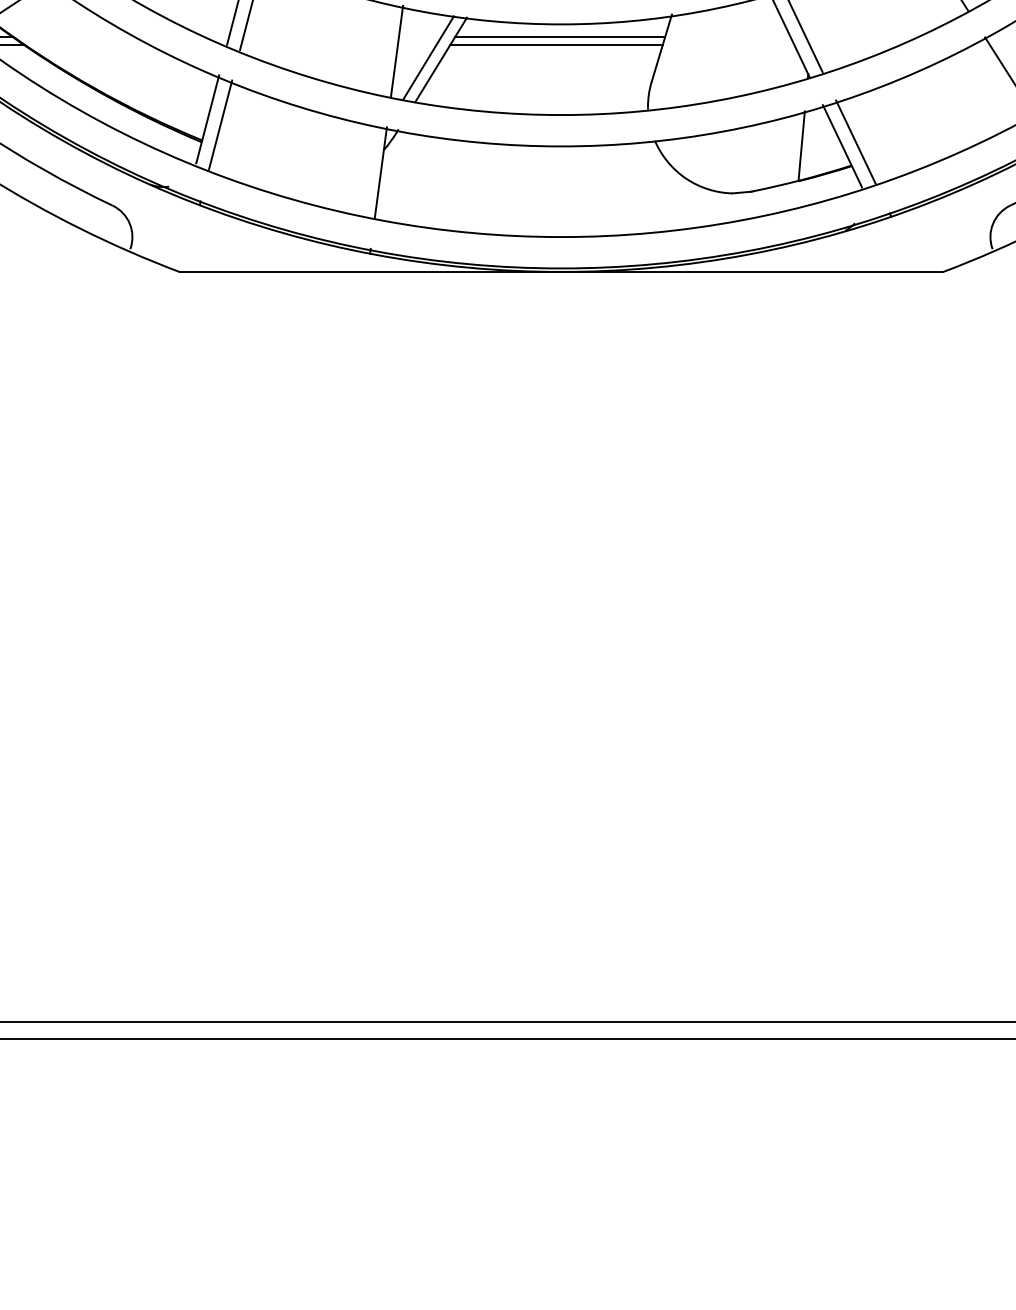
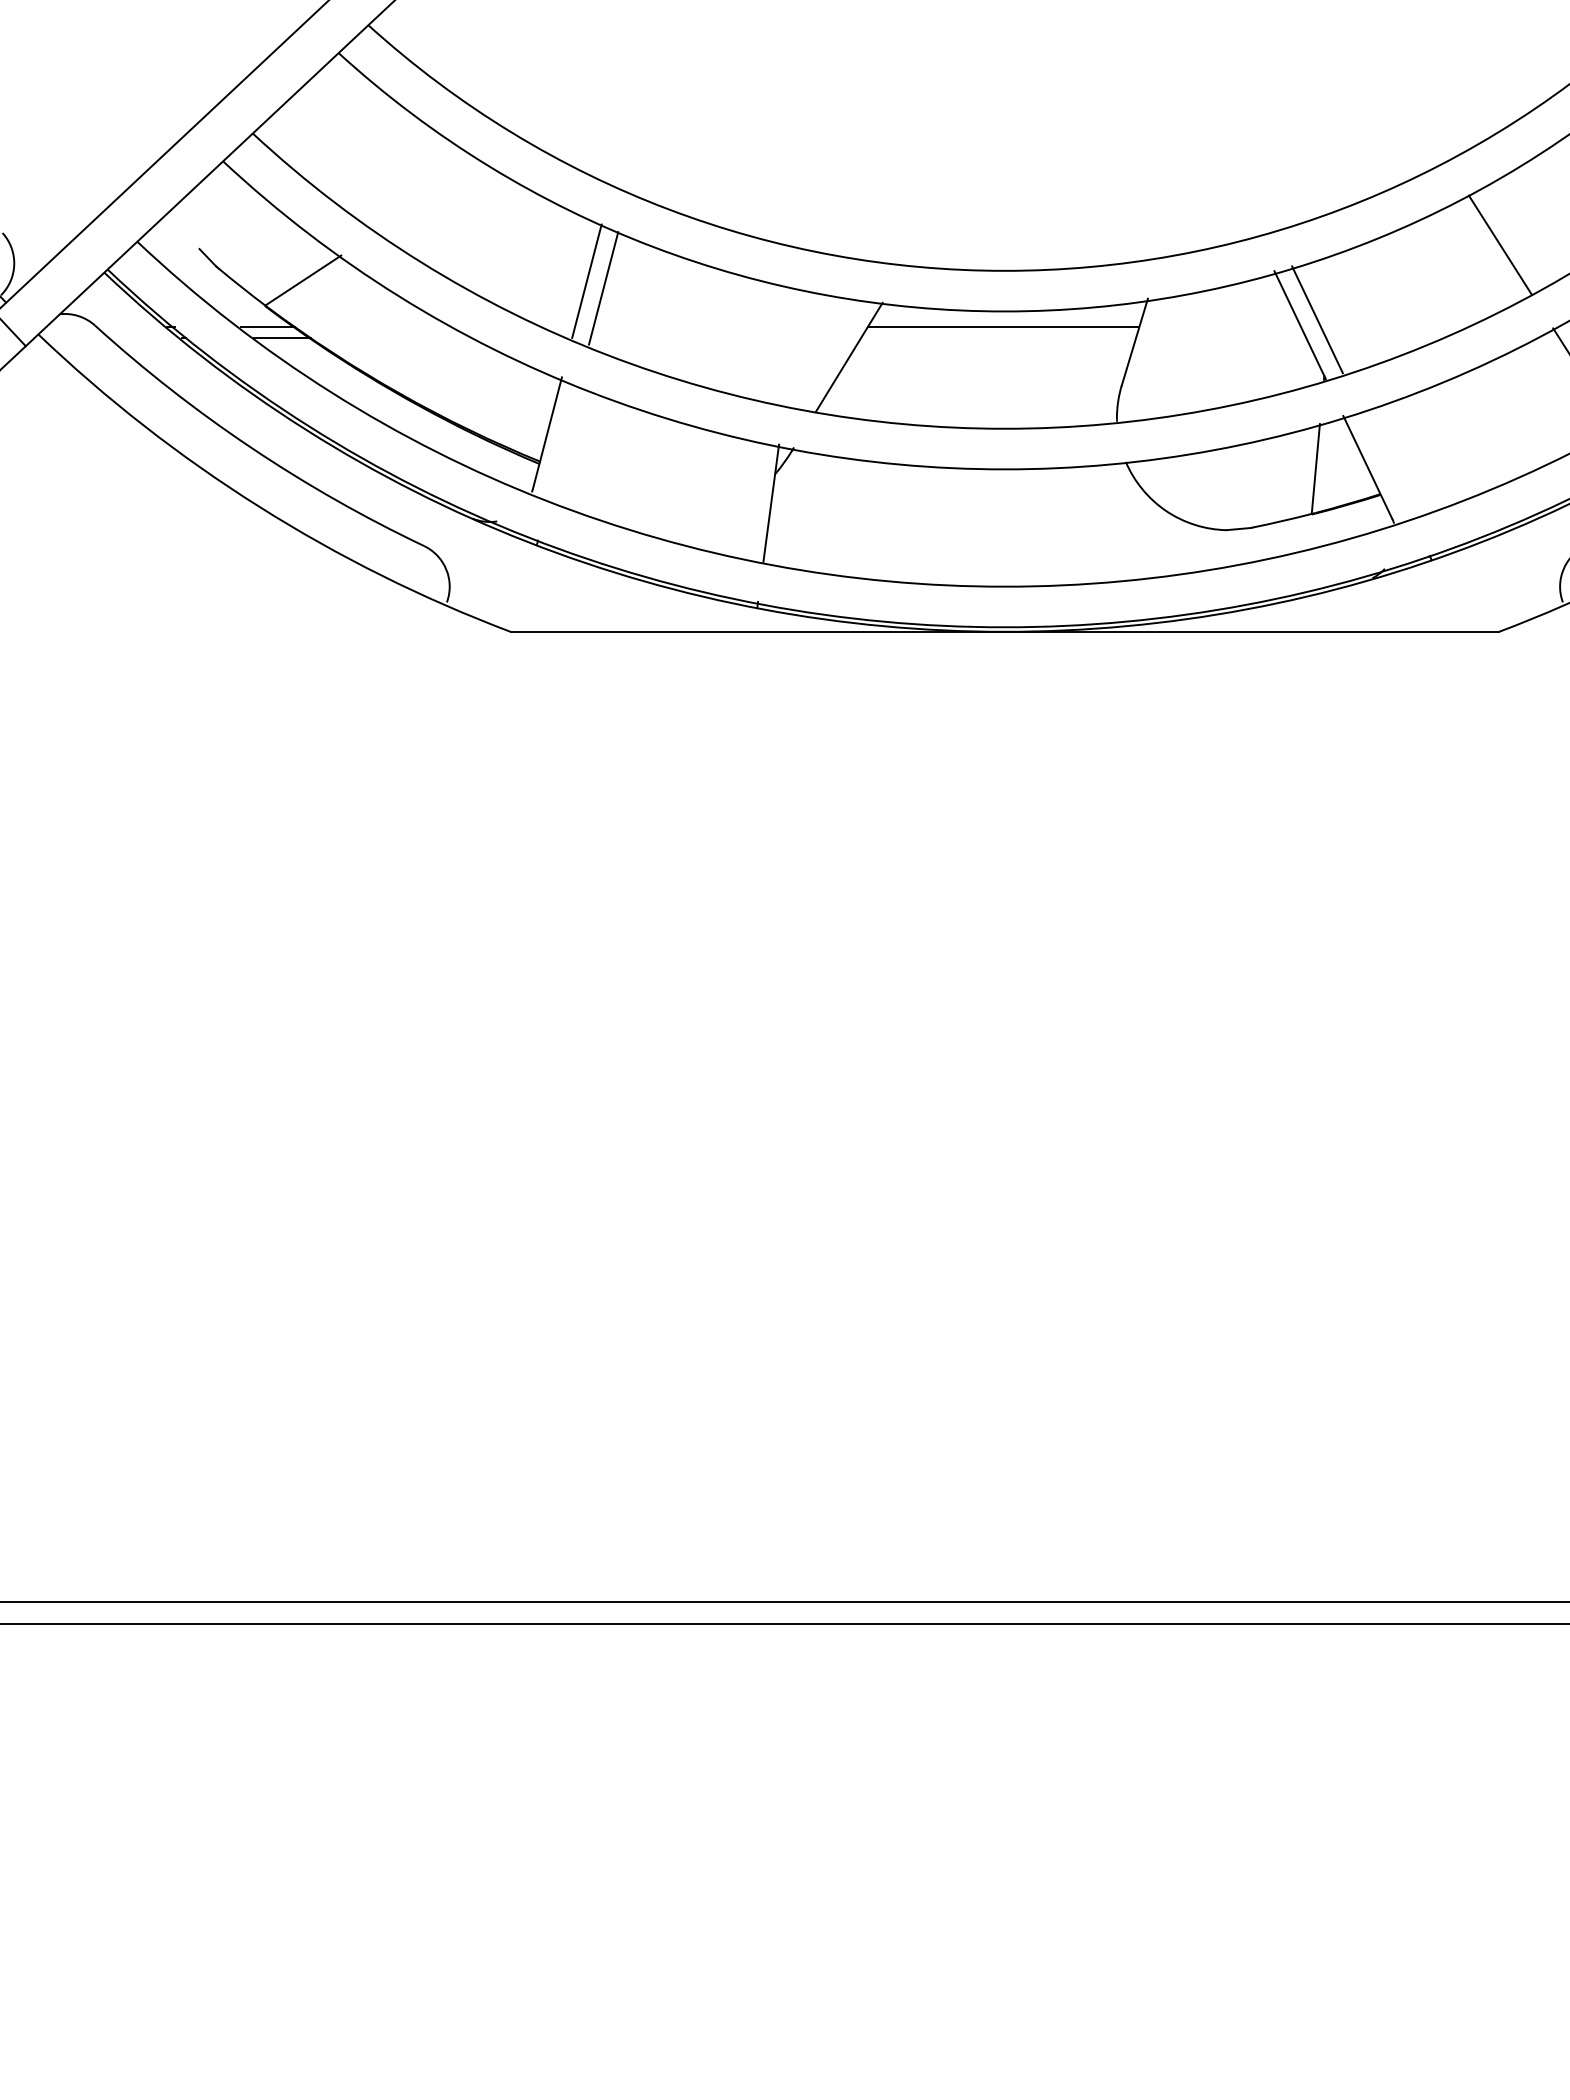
line: (556, 45) -> (998, 338), removed
line: (396, 50) -> (791, 345), removed
line: (428, 57) -> (832, 354), removed
line: (220, 125) -> (563, 442), removed
line: (856, 142) -> (1386, 464), removed

